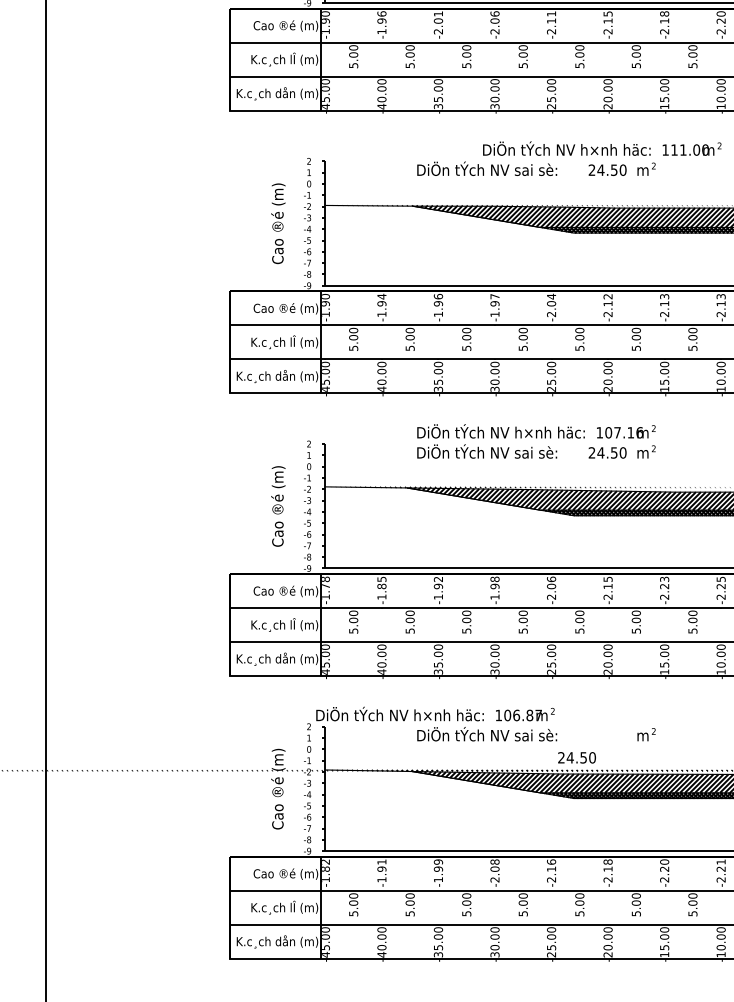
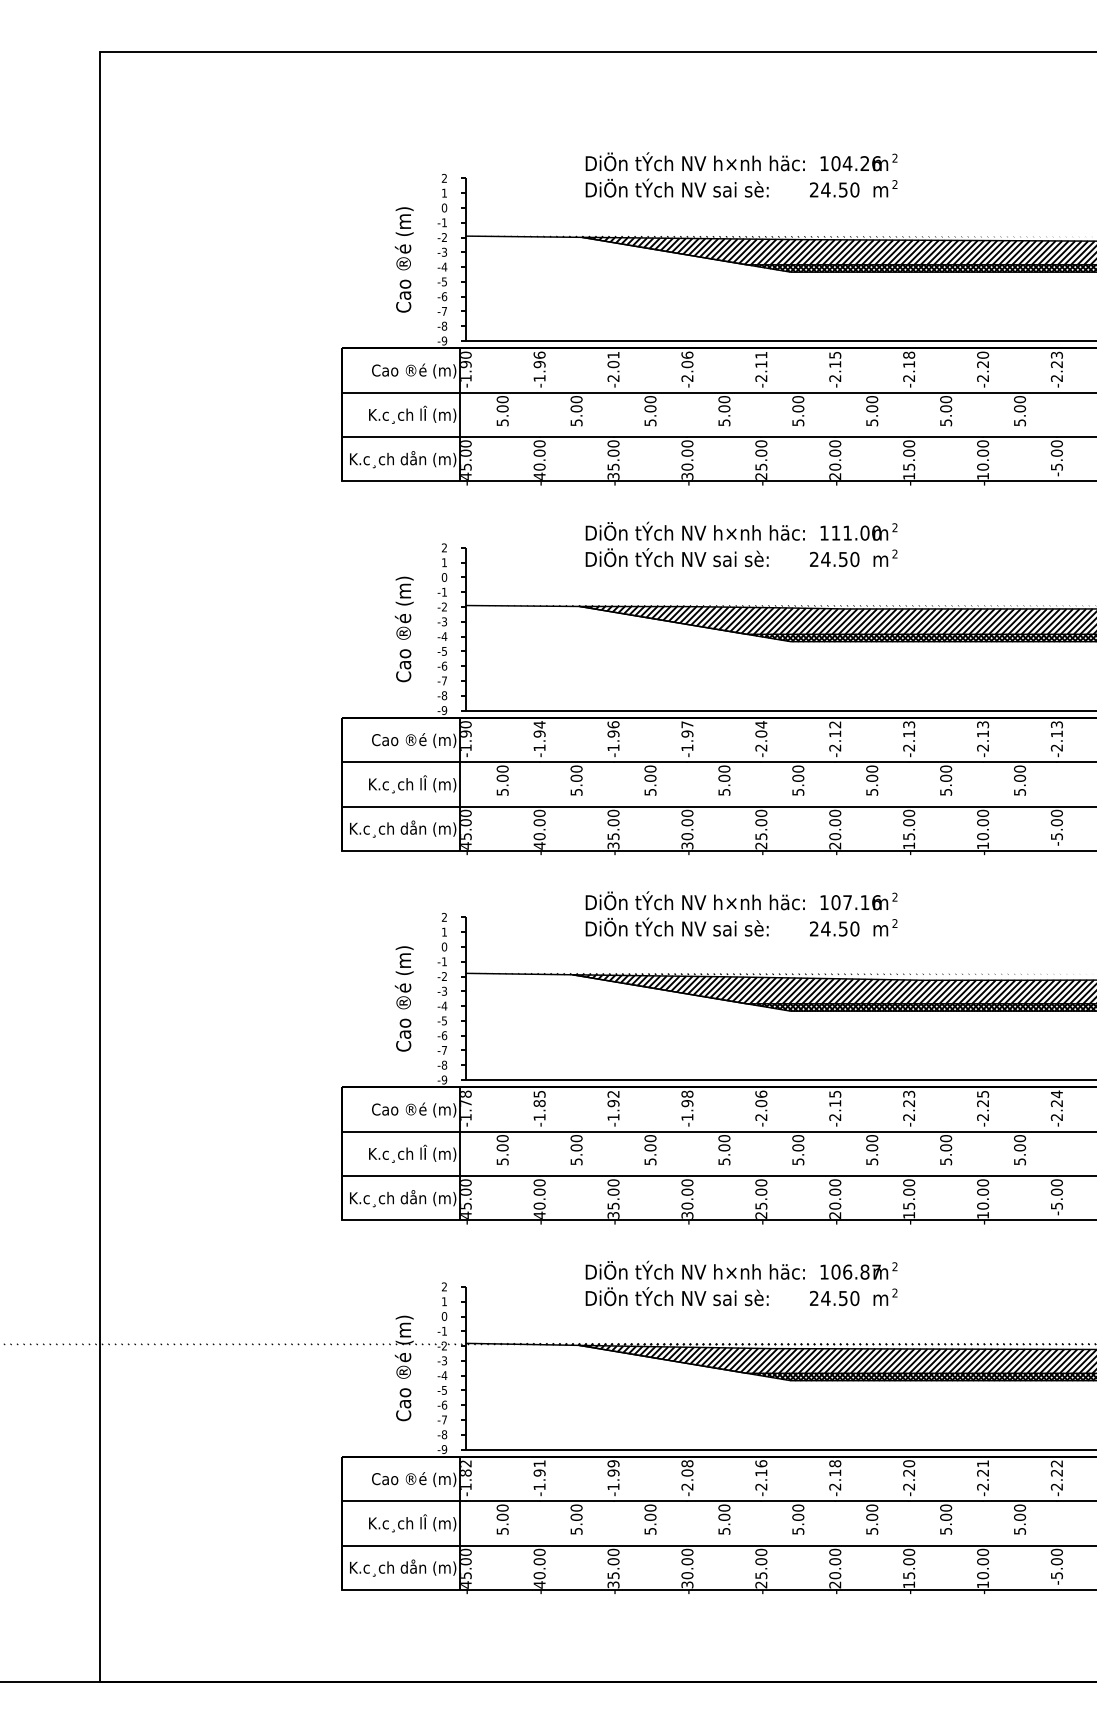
text: (602, 148) -> (741, 530), moved
text: (435, 713) -> (741, 1269), moved
text: (576, 757) -> (834, 1298), moved

